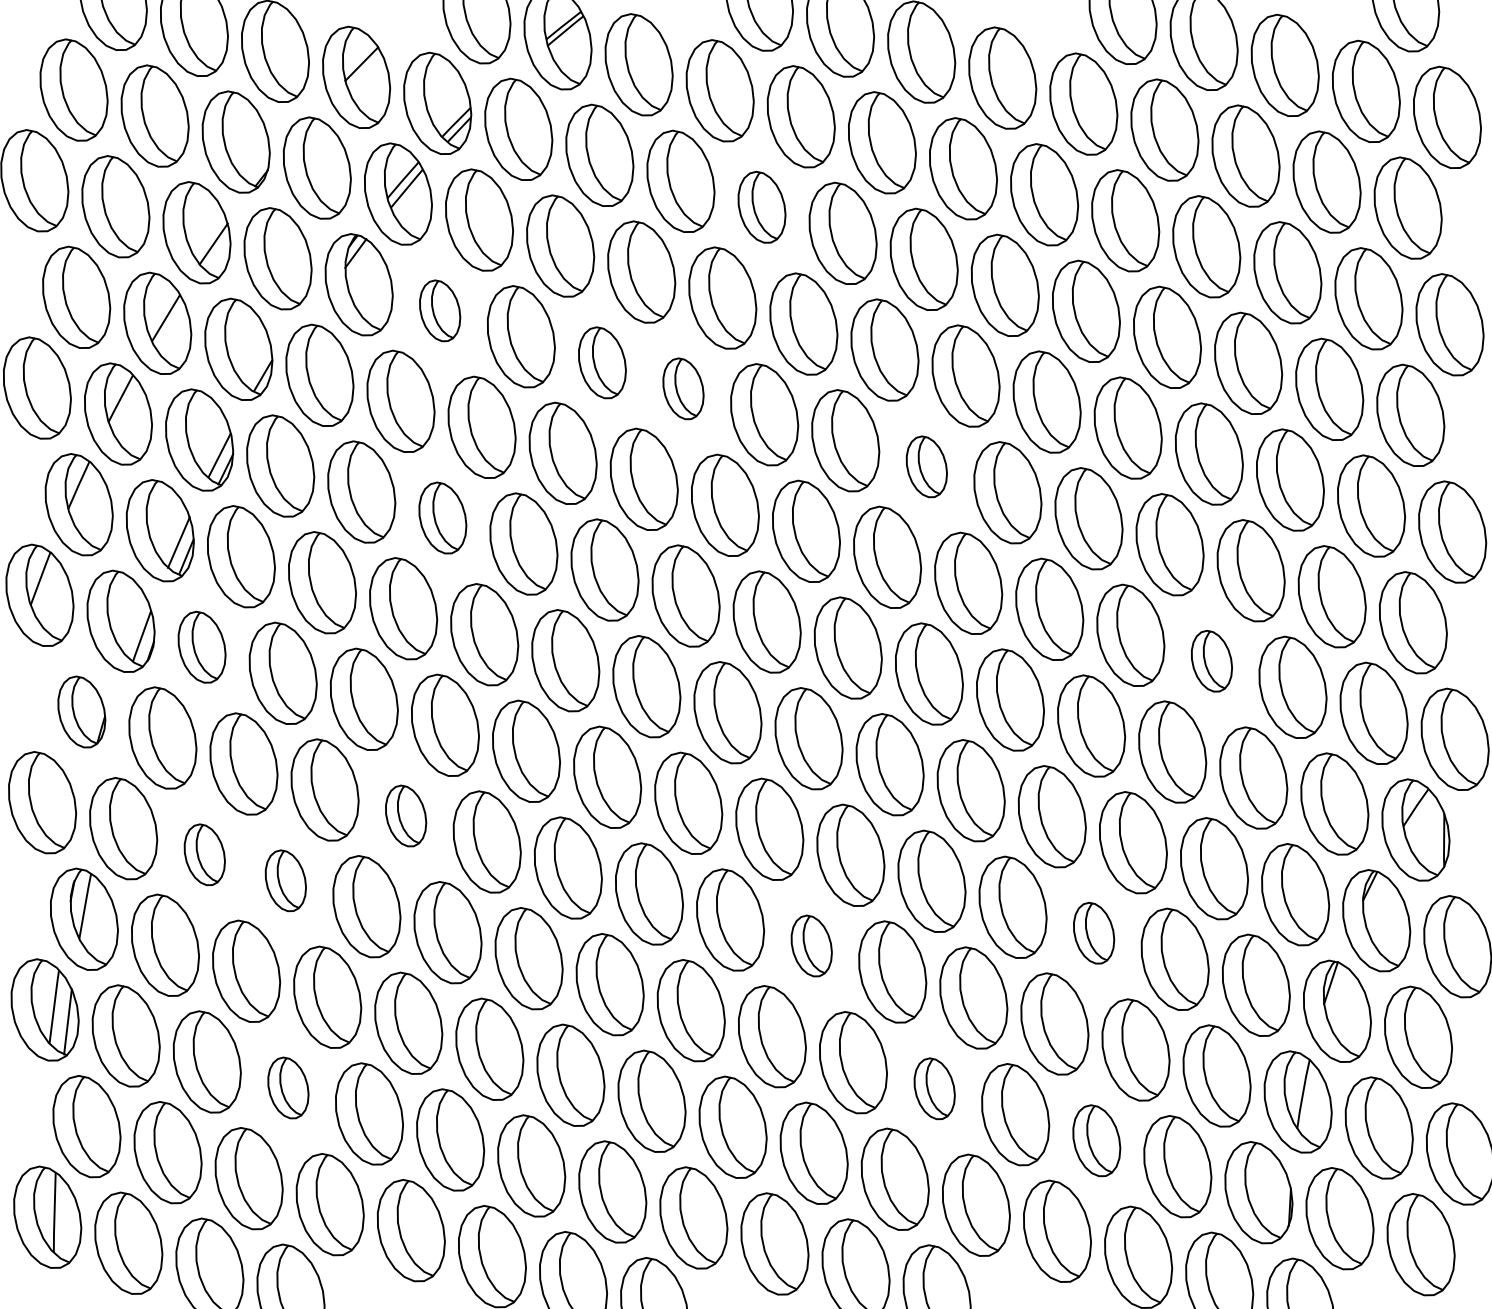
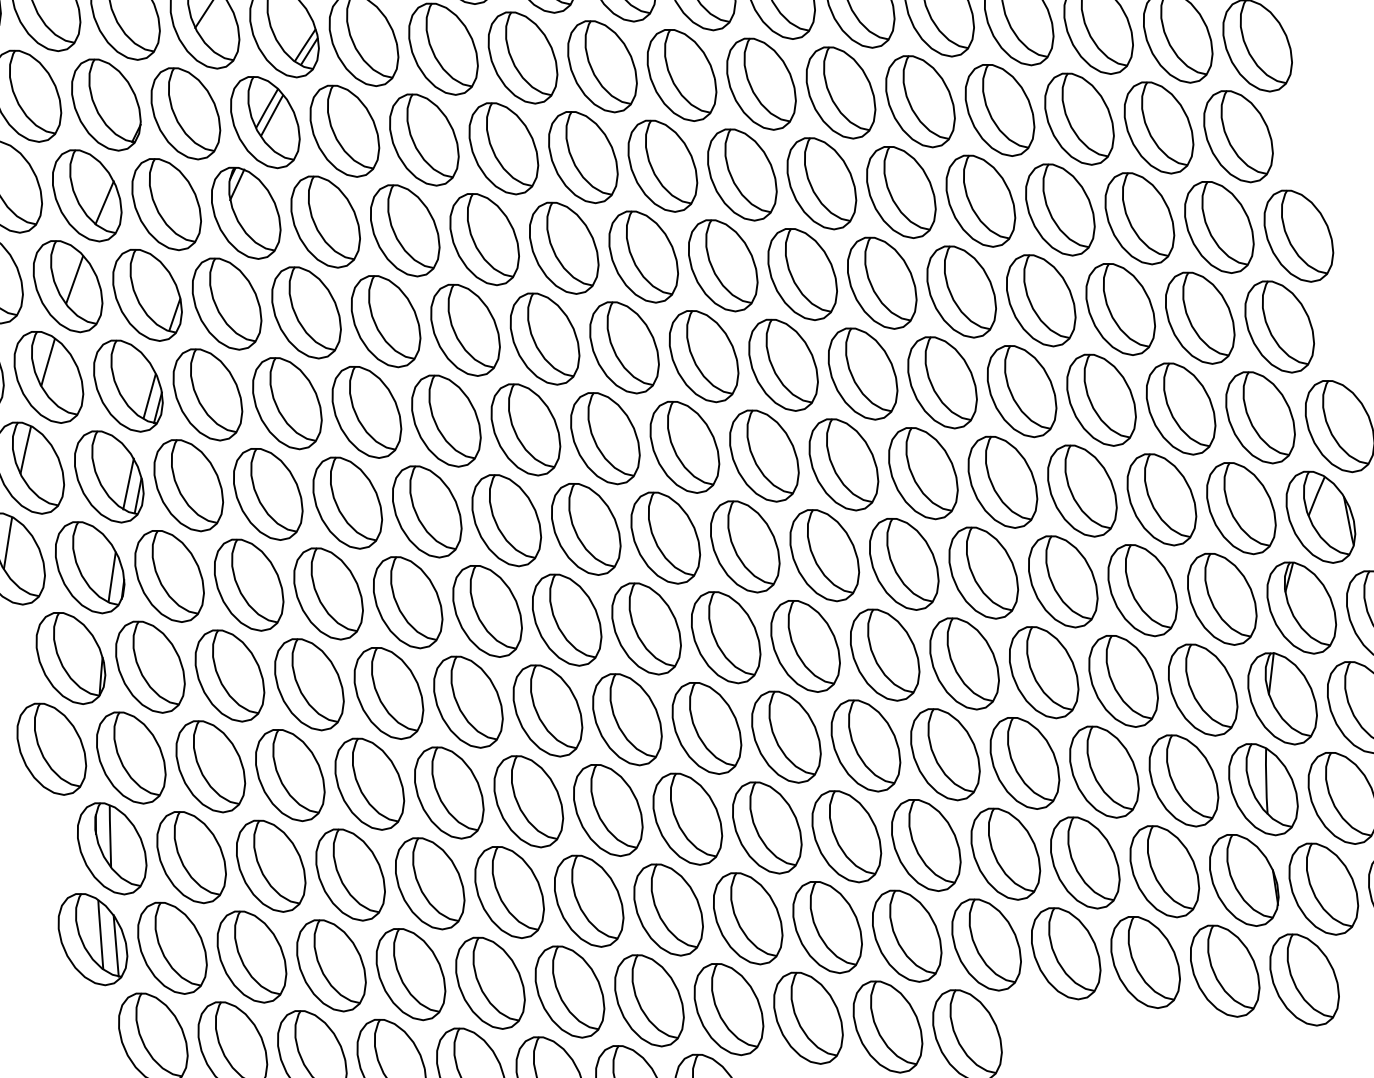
part: (761, 206) -> (601, 65), size x1.43
part: (439, 310) -> (324, 221), size x1.67
part: (602, 362) -> (484, 238), size x1.43
part: (683, 388) -> (564, 247), size x1.67
part: (926, 466) -> (802, 274), size x1.67
part: (442, 517) -> (366, 411), size x1.43
part: (201, 646) -> (168, 575), size x1.43
part: (1211, 660) -> (1100, 399), size x1.67
part: (81, 711) -> (70, 657), size x1.43
part: (405, 815) -> (388, 692), size x1.67
part: (204, 854) -> (210, 766), size x1.67
part: (285, 880) -> (289, 775), size x1.67
part: (1093, 932) -> (1043, 671), size x1.67
part: (811, 945) -> (786, 736), size x1.67
part: (288, 1087) -> (331, 965), size x1.67
part: (934, 1088) -> (926, 844), size x1.67
part: (1096, 1140) -> (1084, 862), size x1.43

